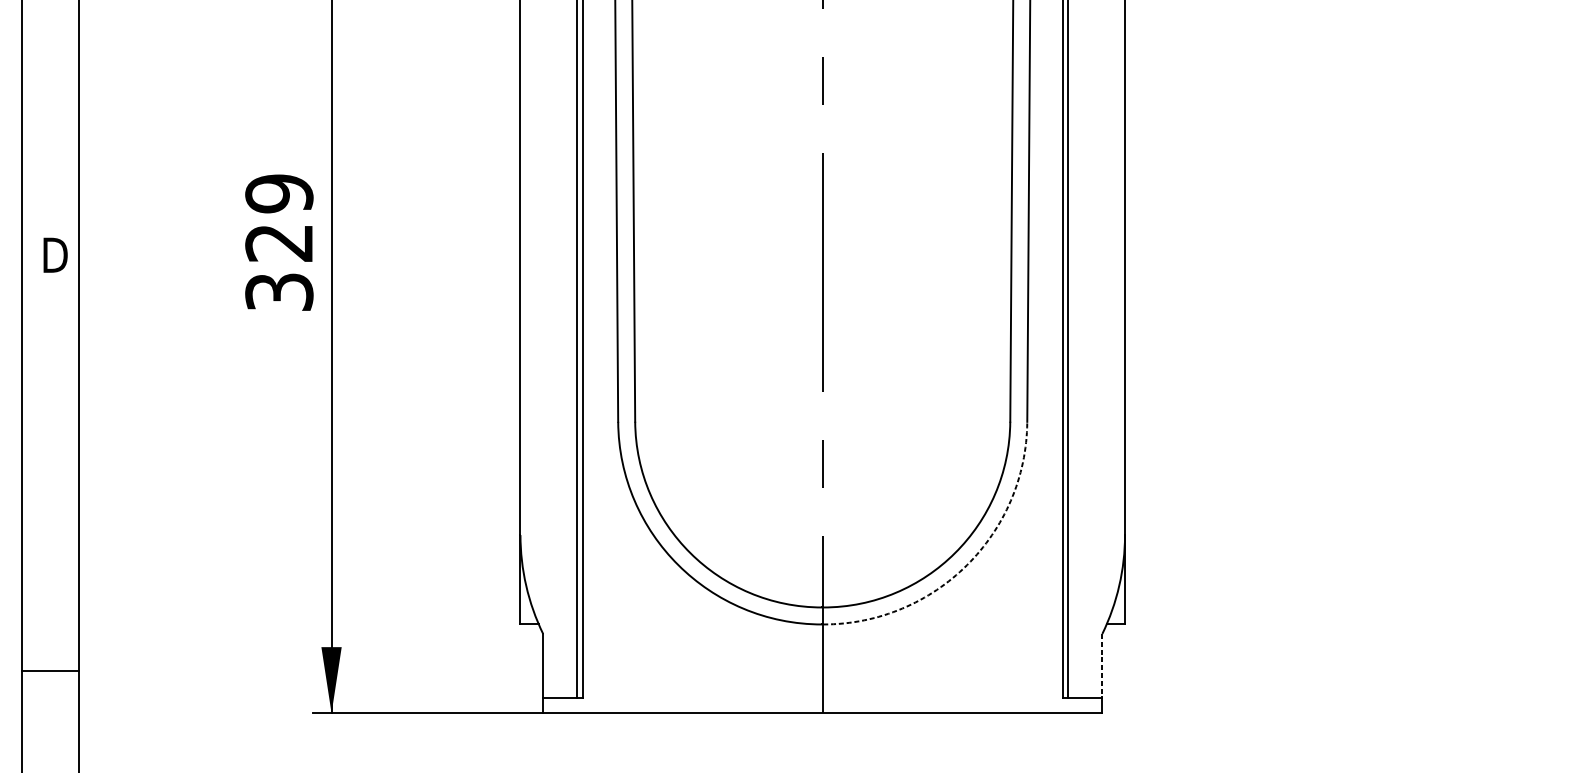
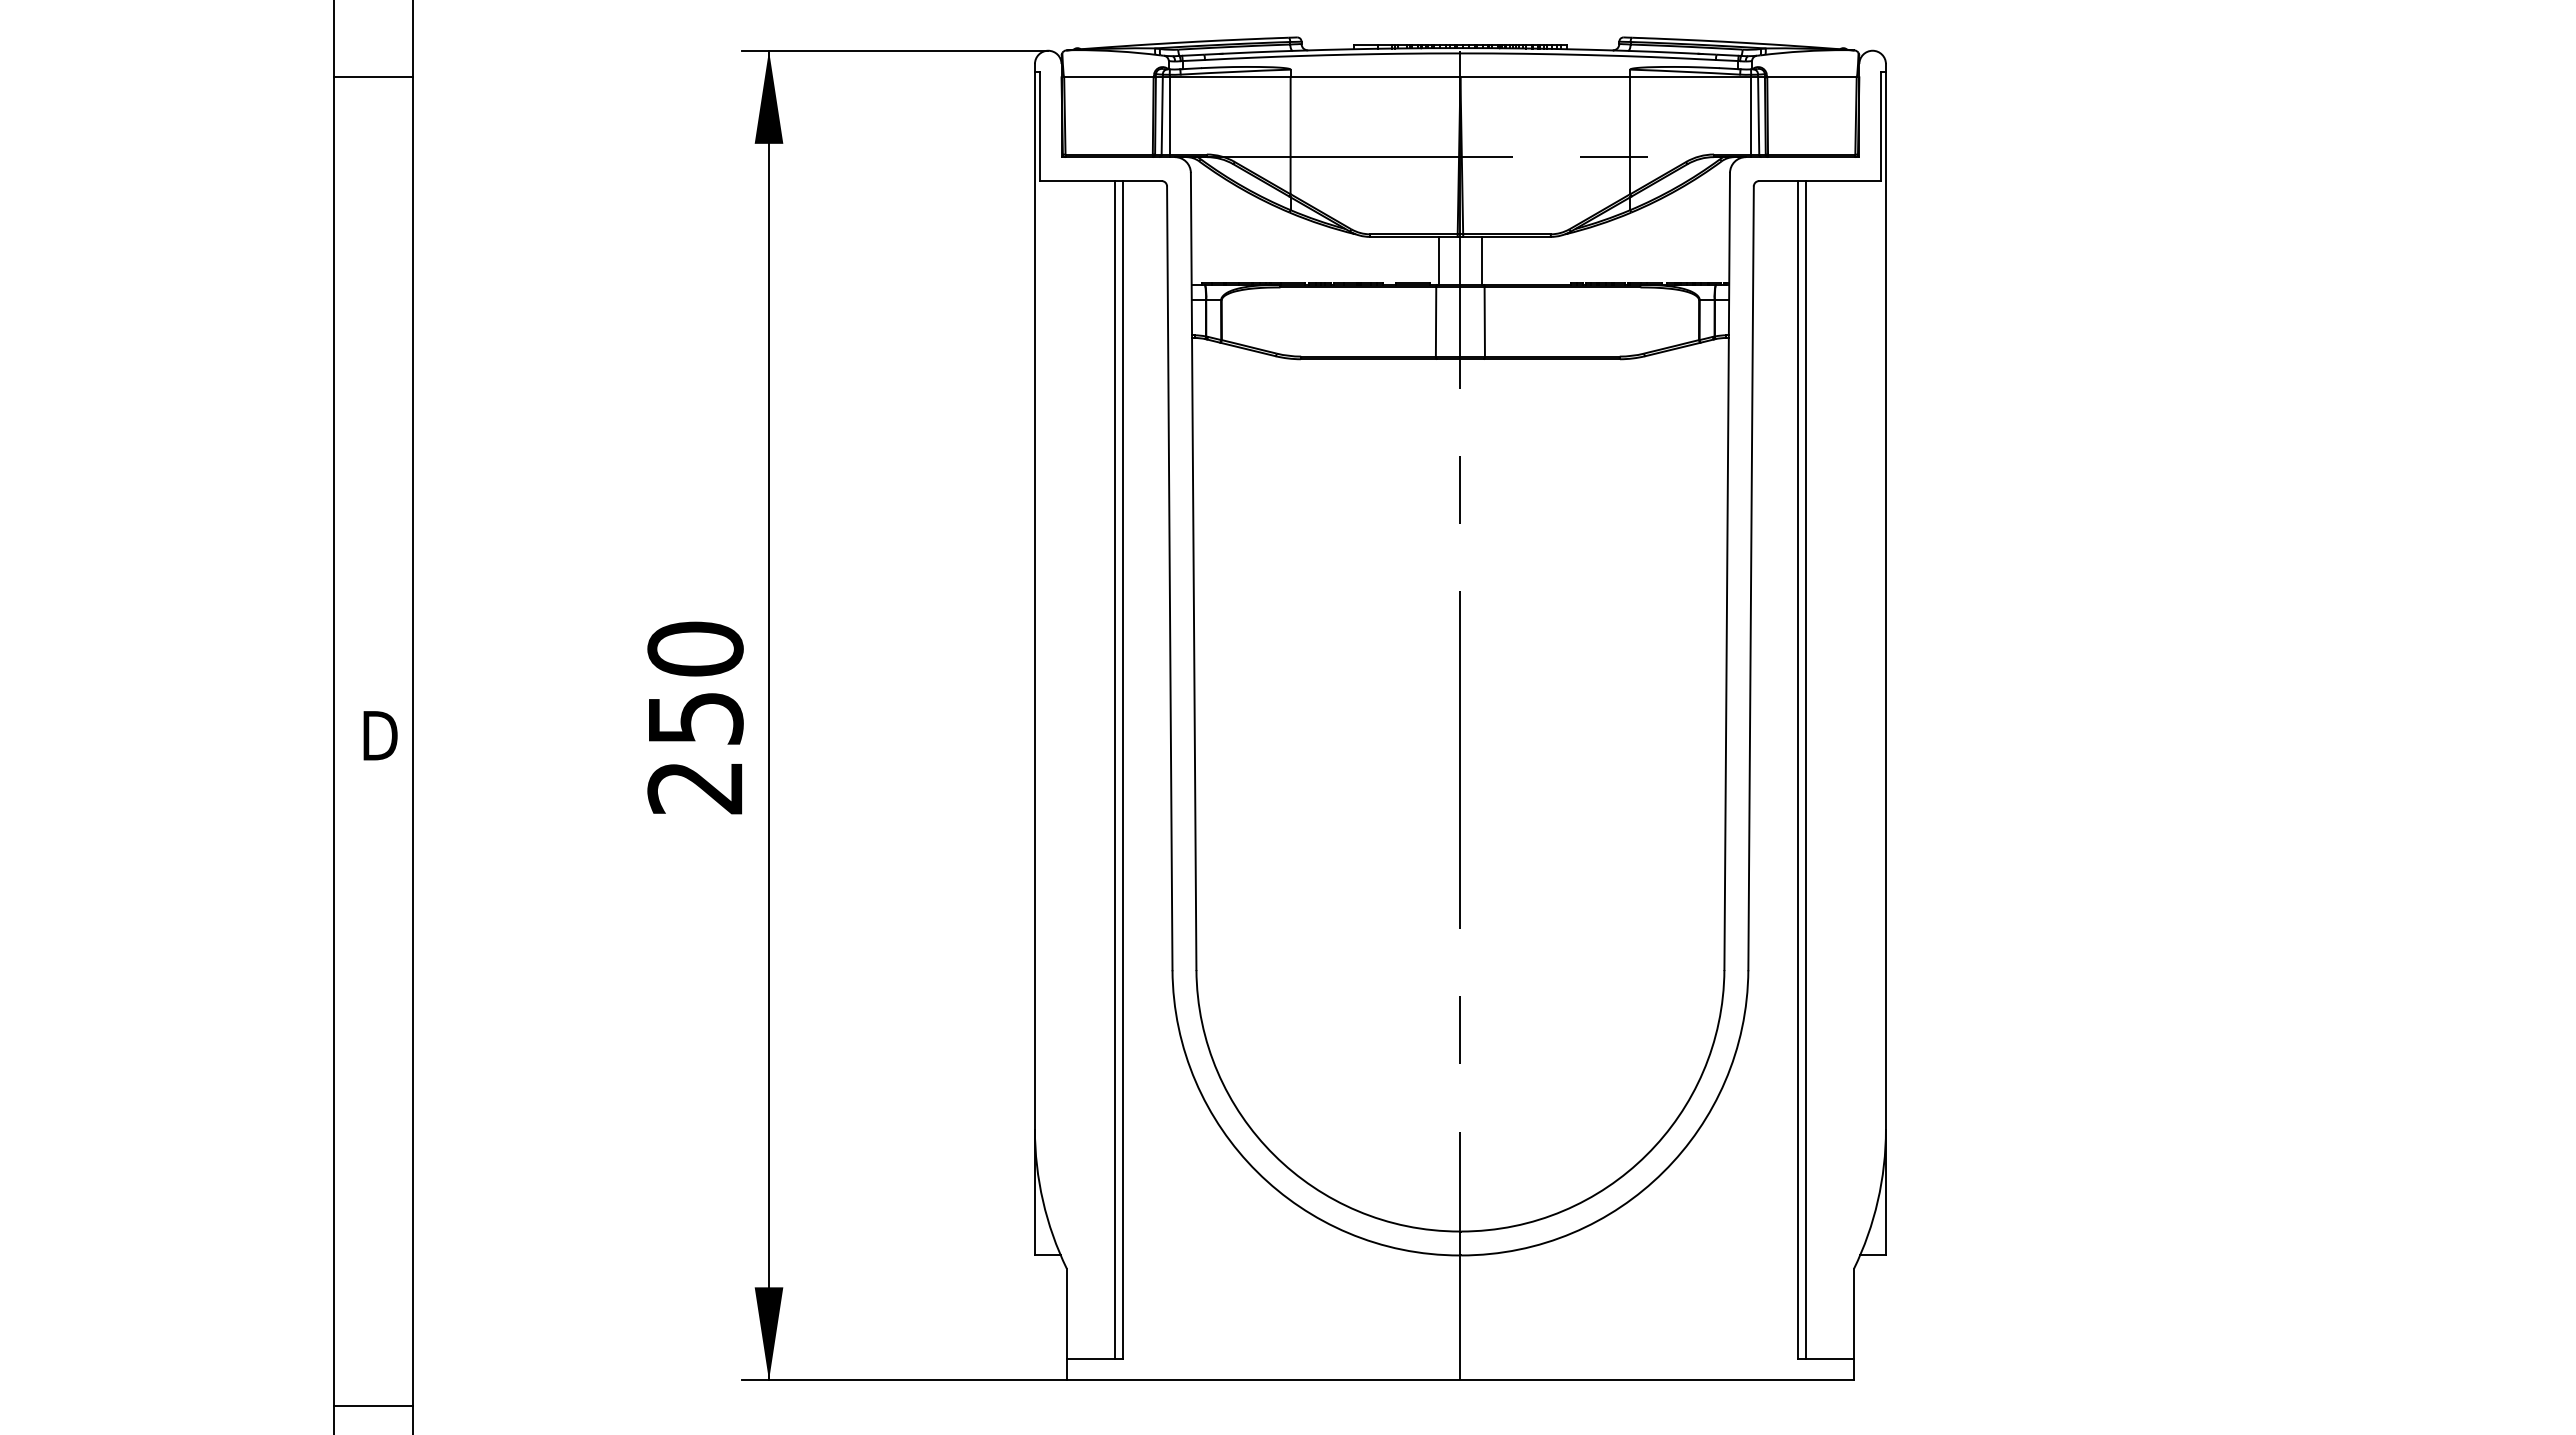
text: (279, 242) -> (695, 717), 329 -> 250
arc: (967, 565) -> (1663, 1172), dashed -> solid
line: (1102, 666) -> (1854, 1314), dashed -> solid
line: (50, 671) -> (373, 1406), moved

